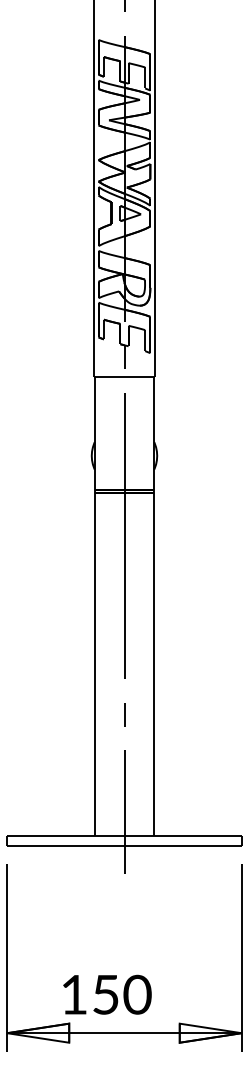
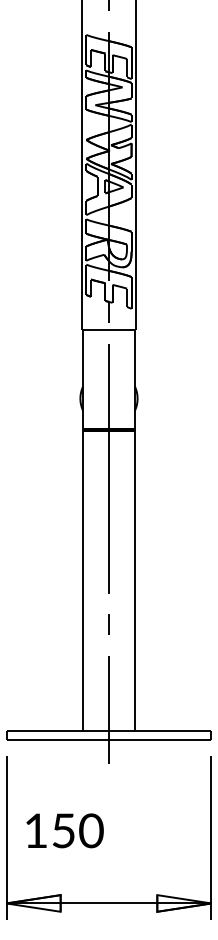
text: (106, 994) -> (64, 830), moved

